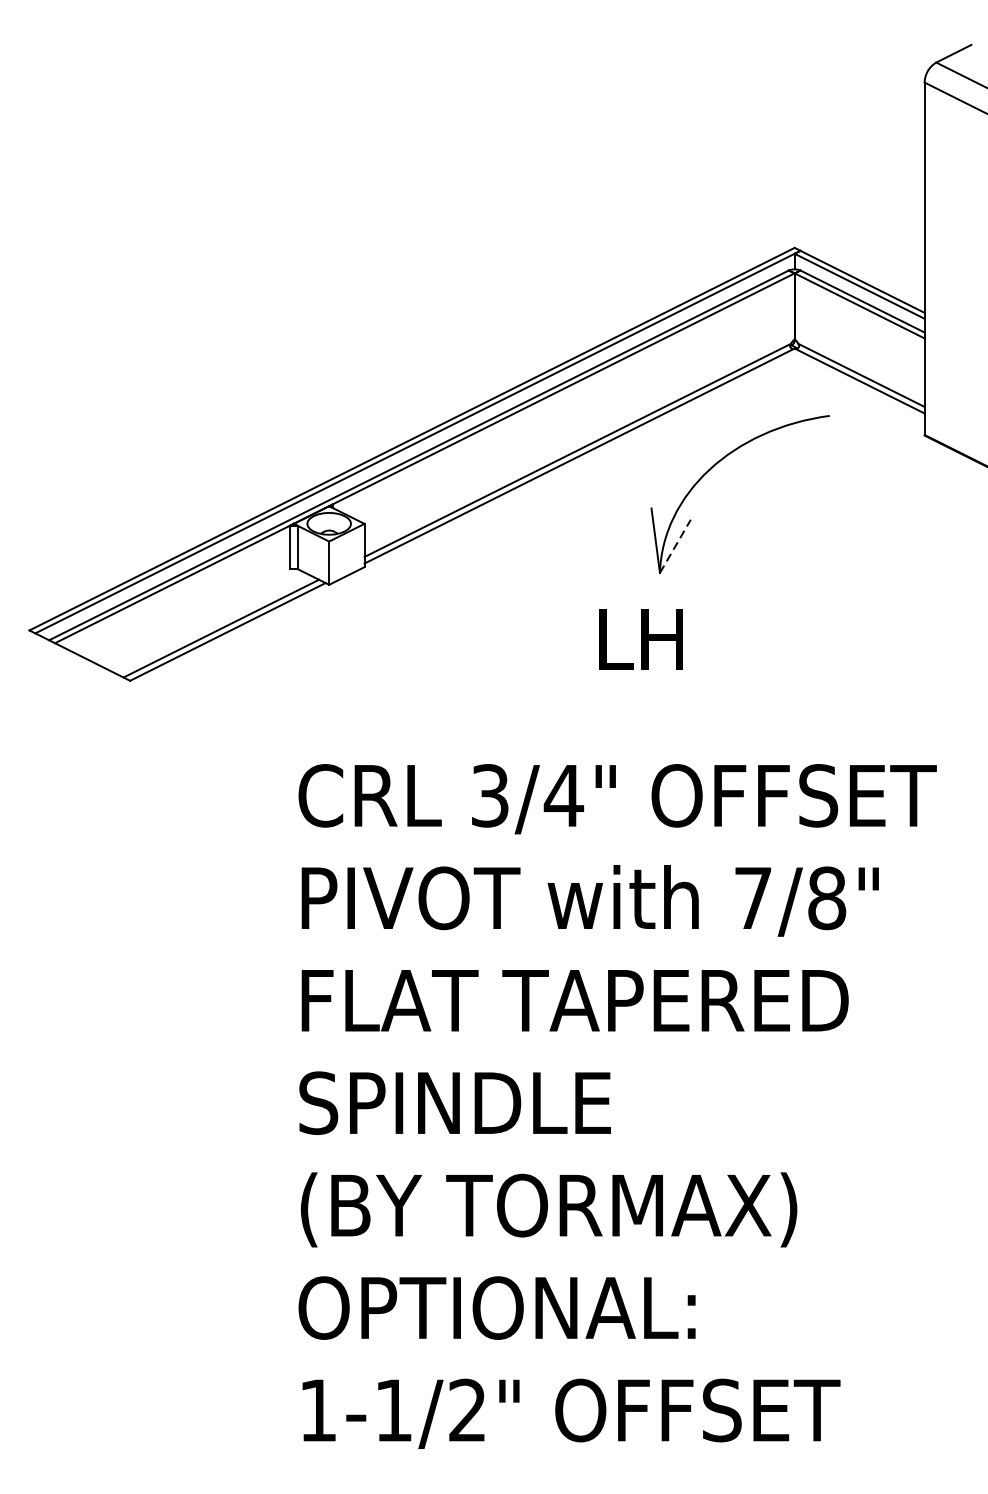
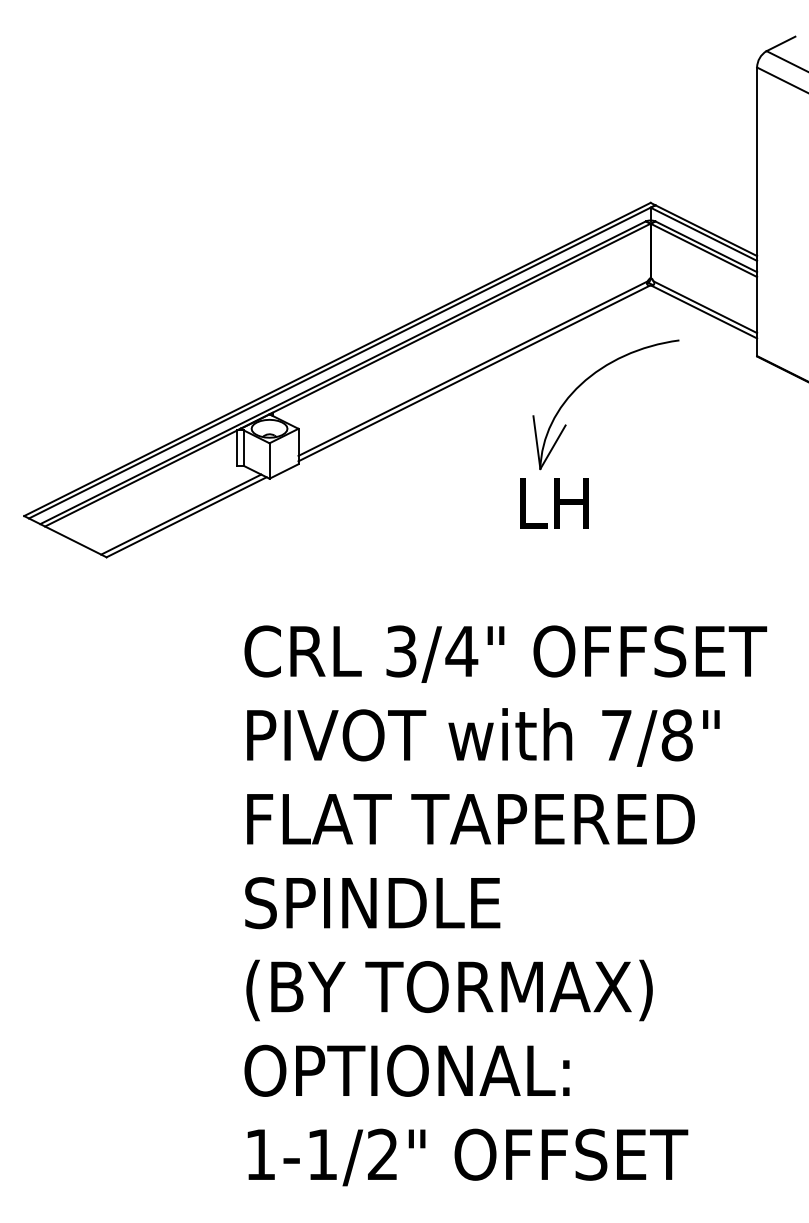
line: (675, 545) -> (553, 446), dashed -> solid
text: (641, 639) -> (554, 503), moved

